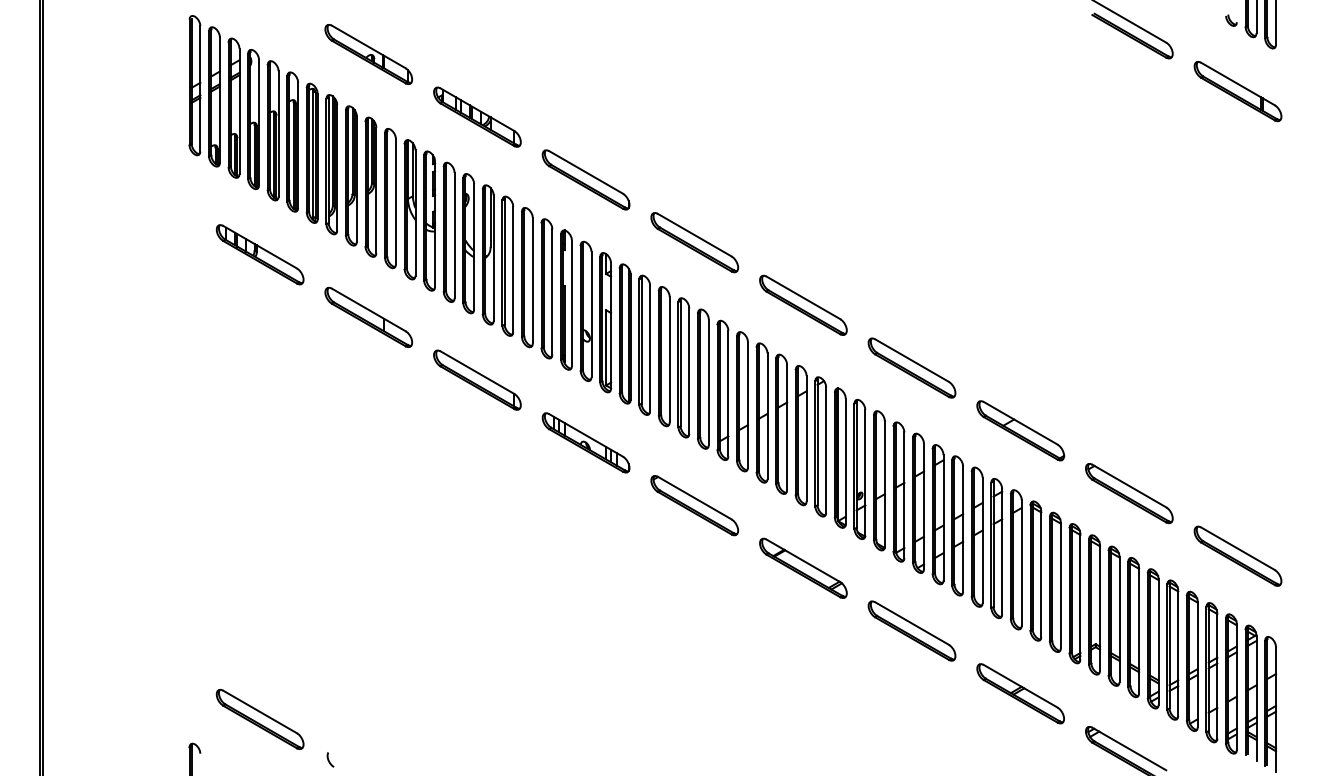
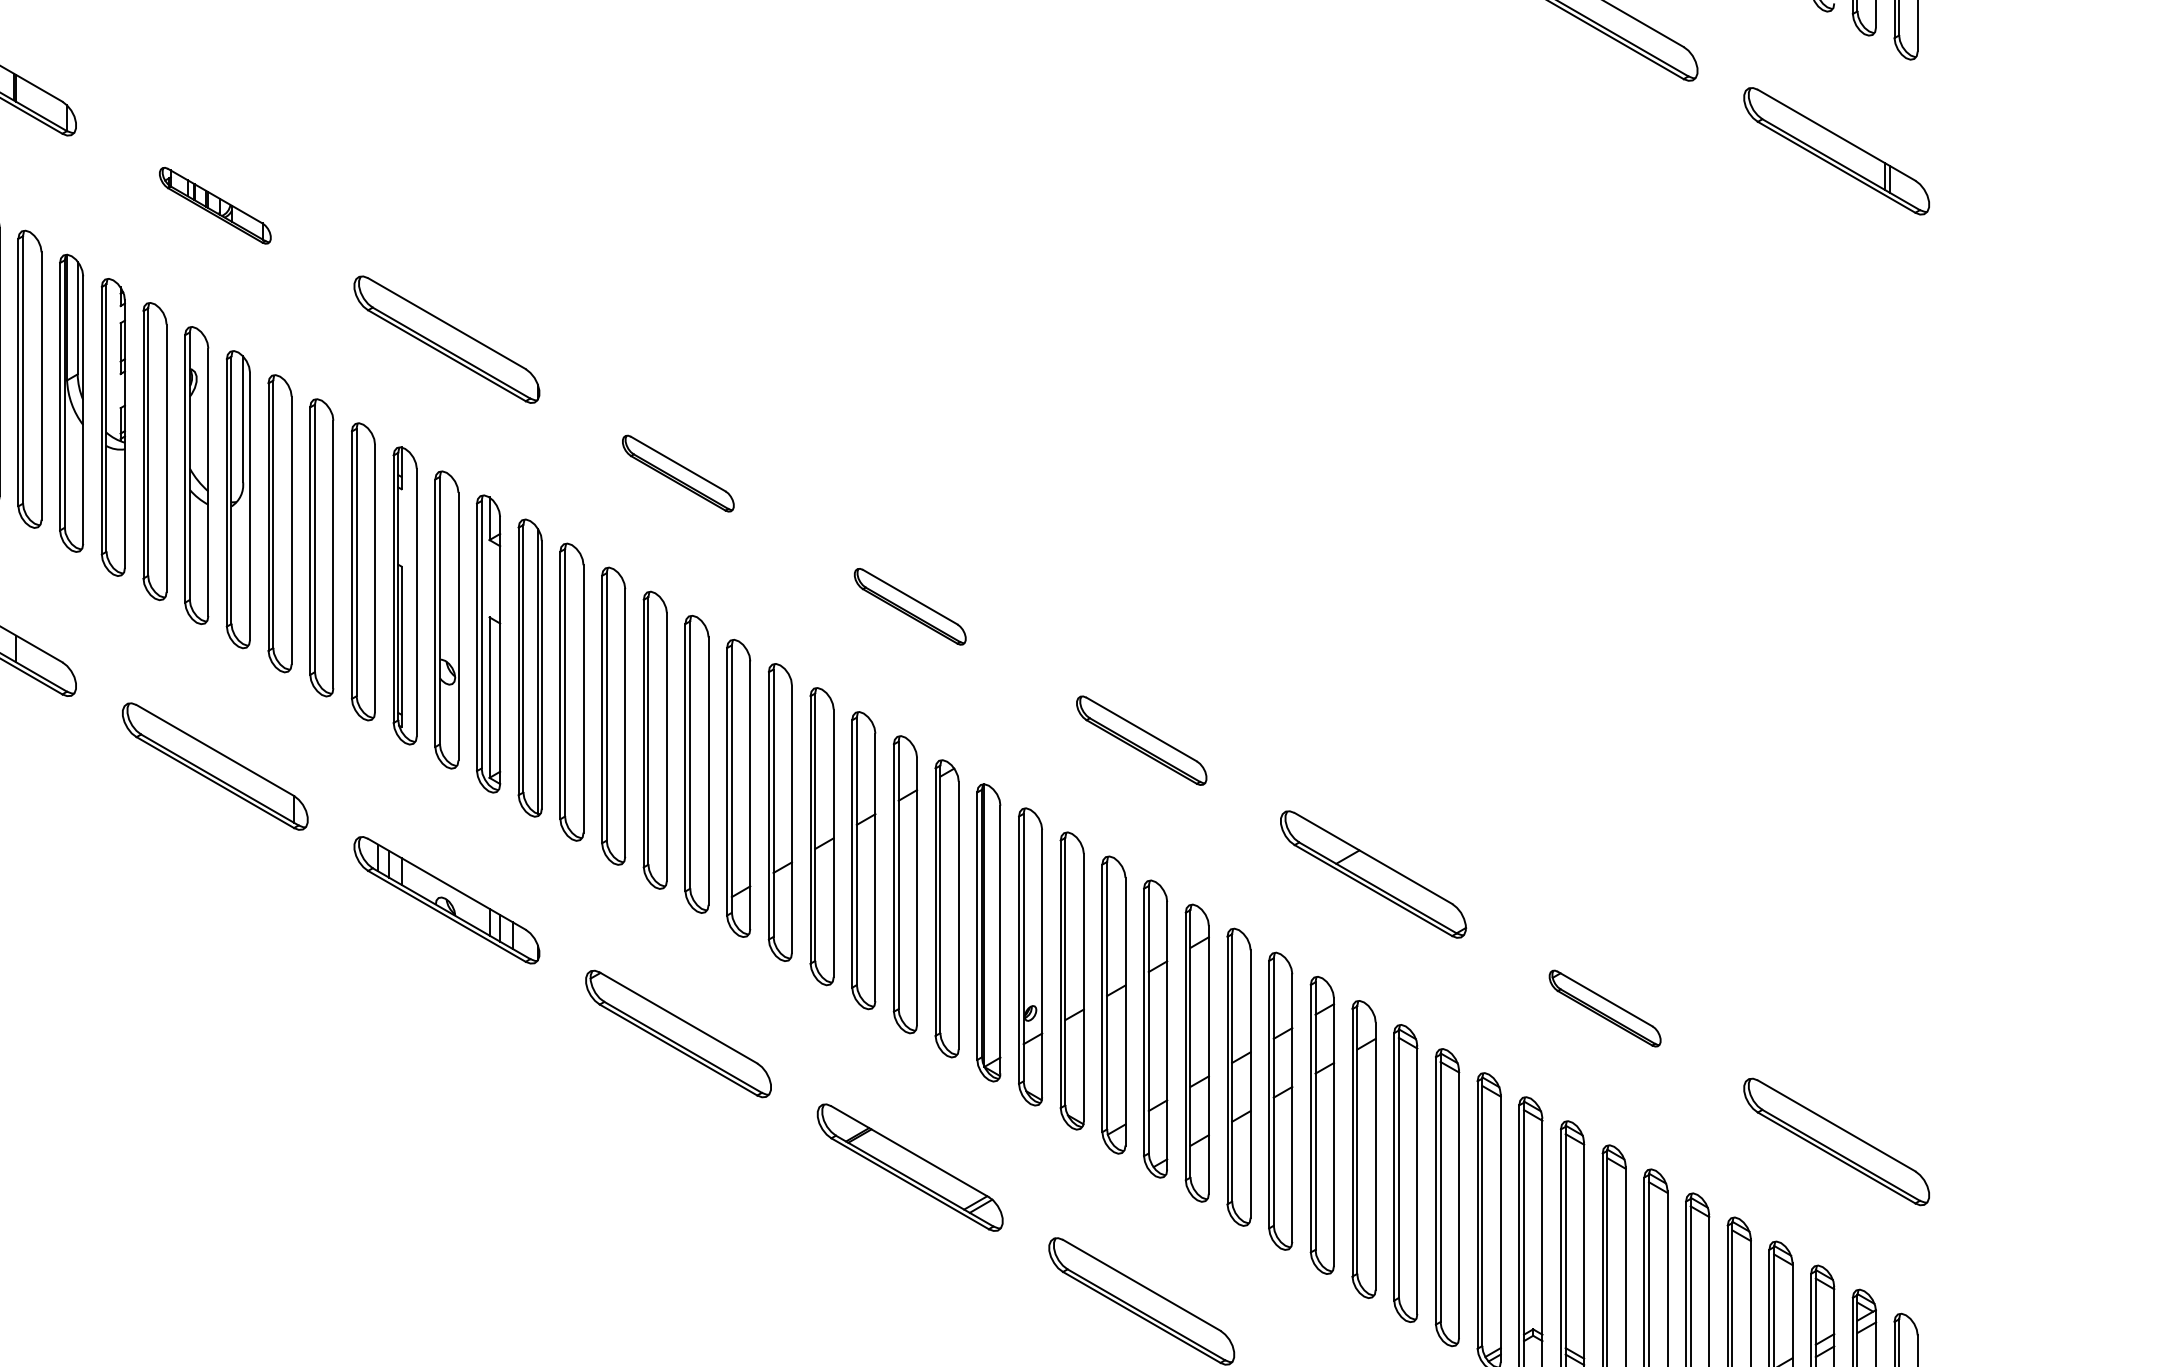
part: (477, 116) -> (215, 204), size x0.6
part: (694, 242) -> (677, 473), size x0.6
part: (803, 304) -> (910, 605), size x0.6
part: (911, 367) -> (1140, 739), size x0.7
part: (1129, 493) -> (1605, 1008), size x0.6

